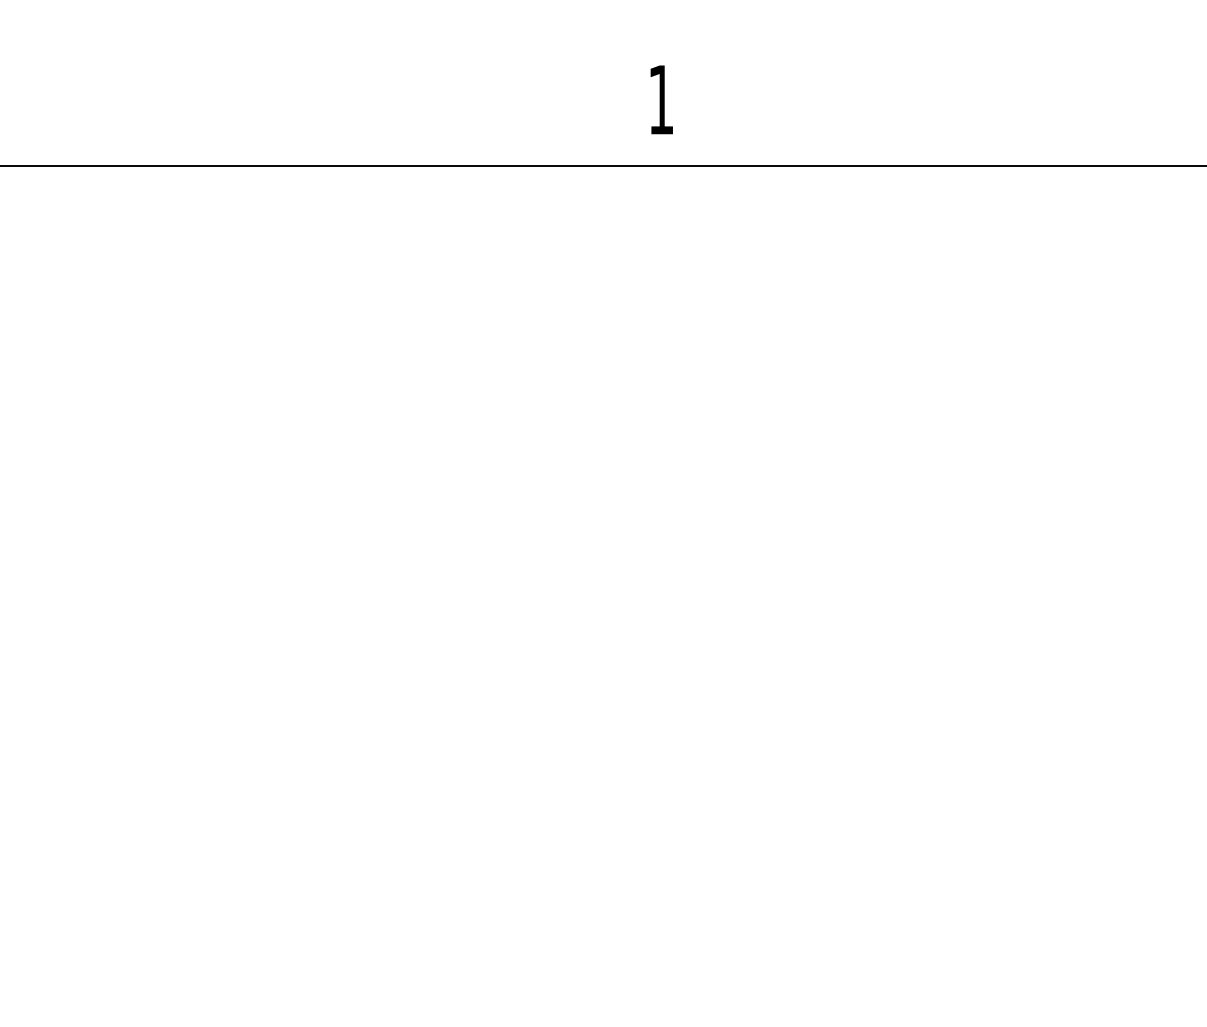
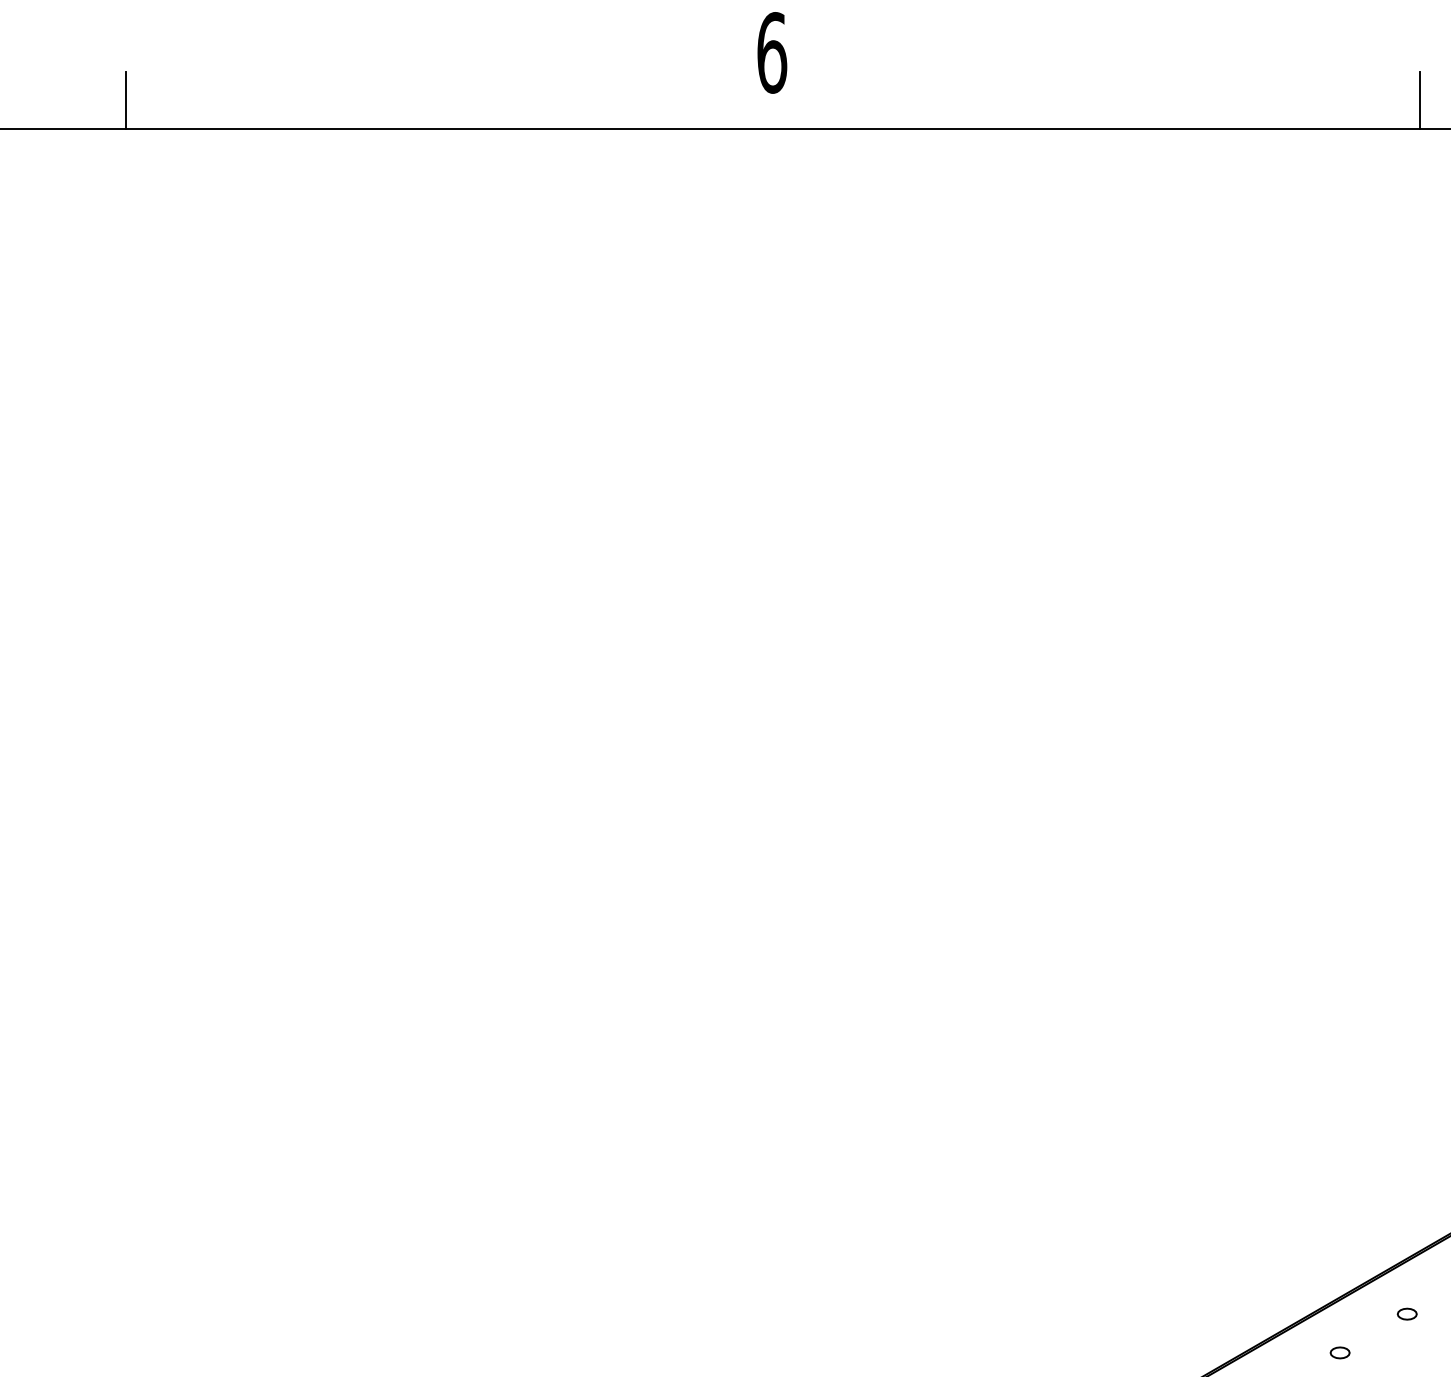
text: (661, 99) -> (772, 52), 1 -> 6
line: (99, 141) -> (125, 100), added

